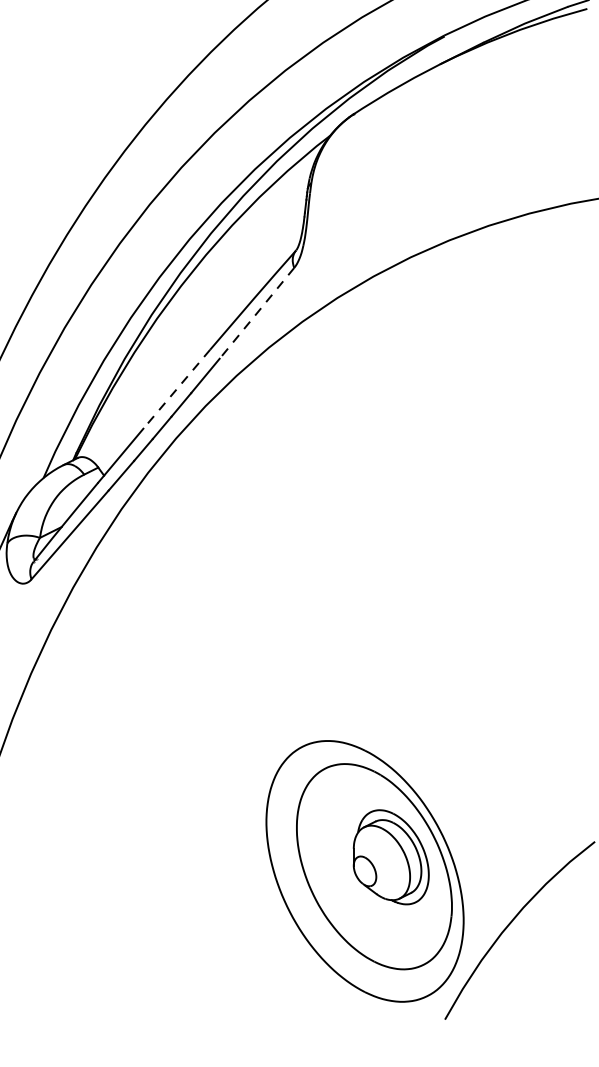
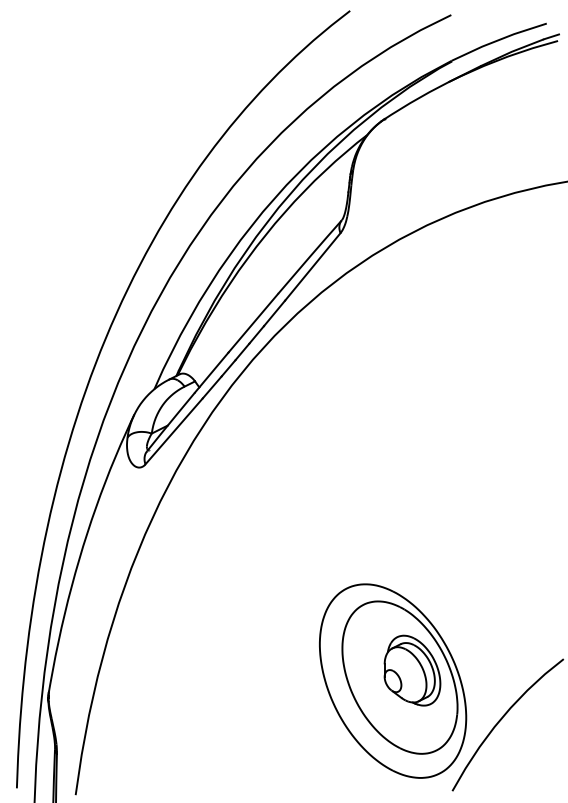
line: (256, 312) -> (312, 266), dashed -> solid
line: (175, 389) -> (252, 323), dashed -> solid

